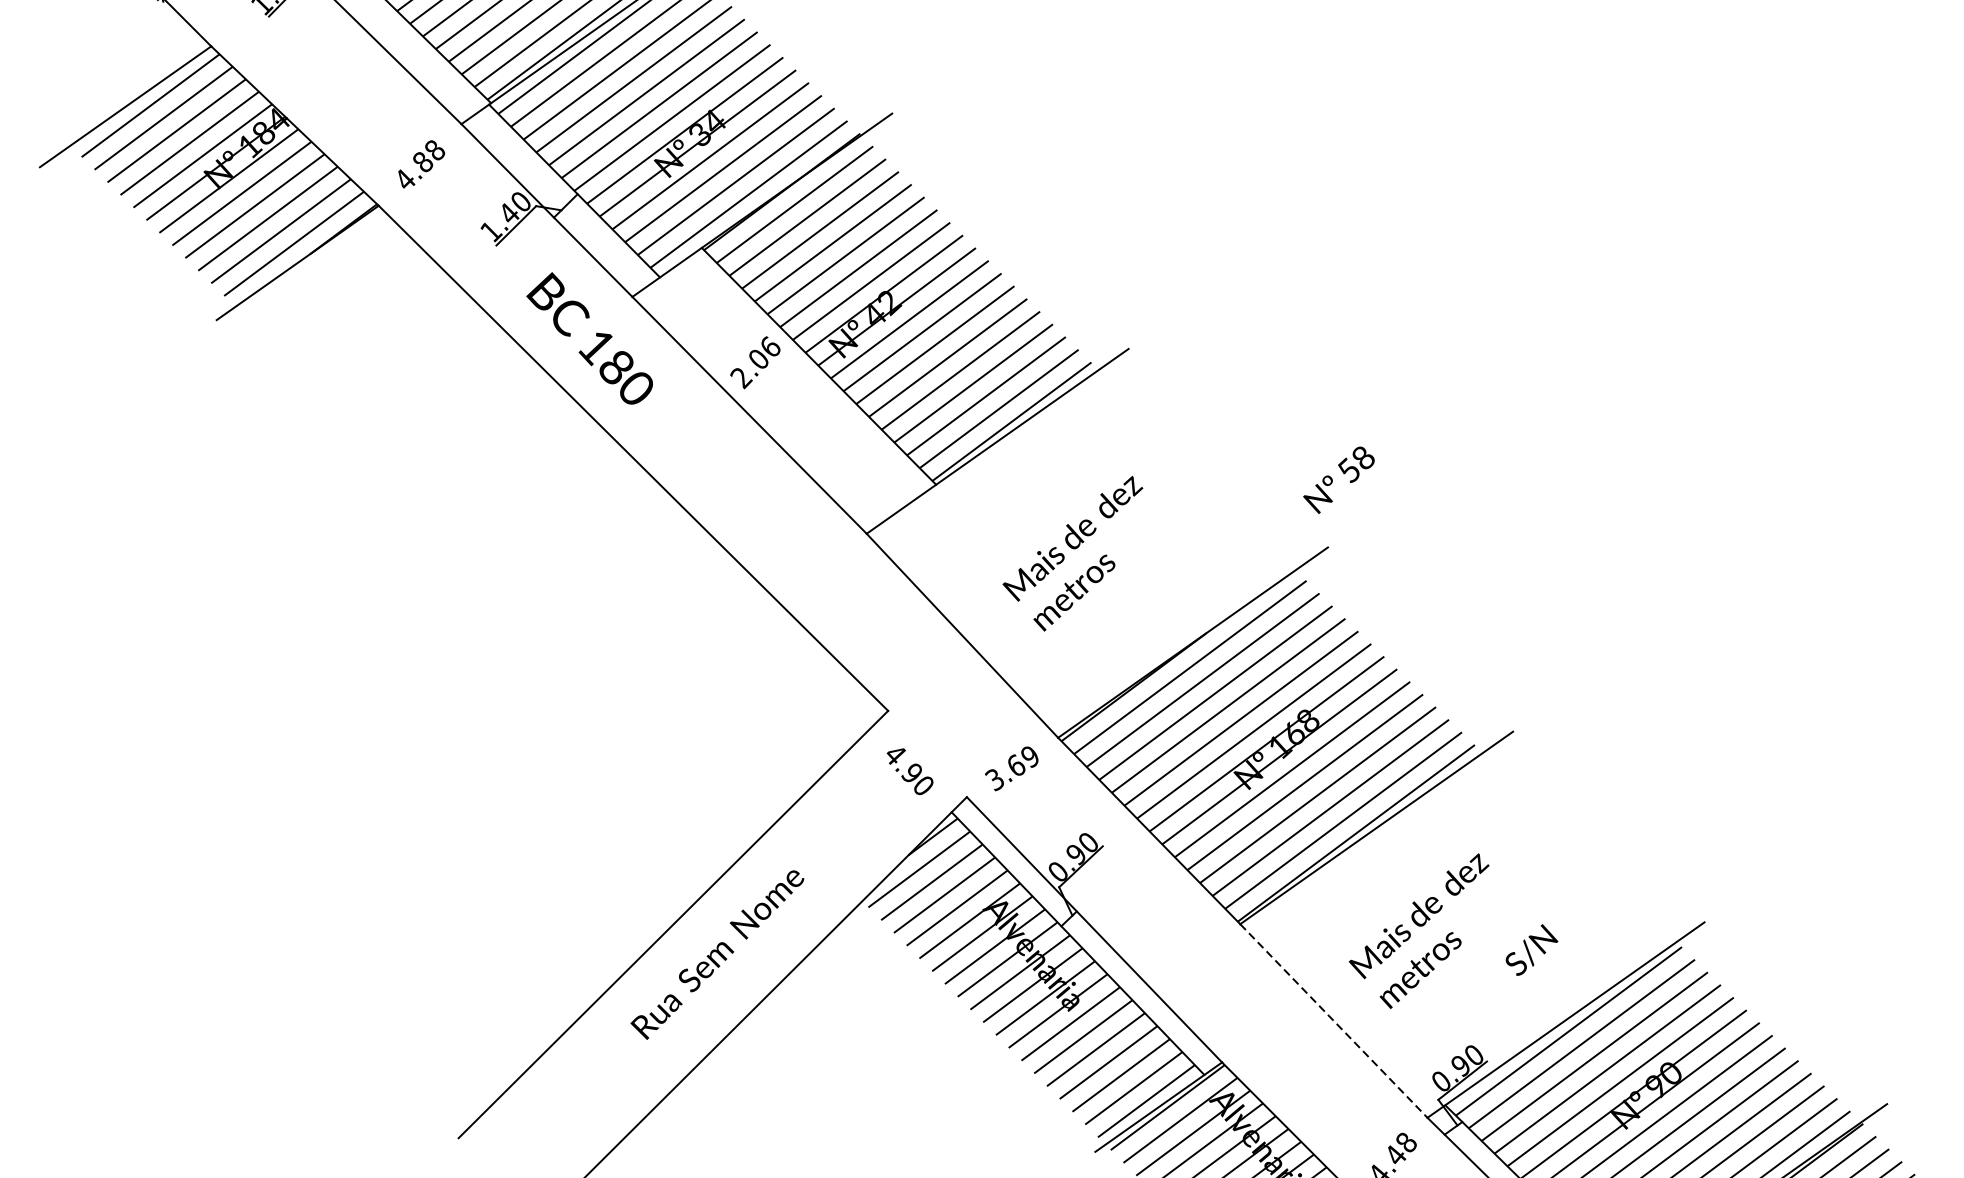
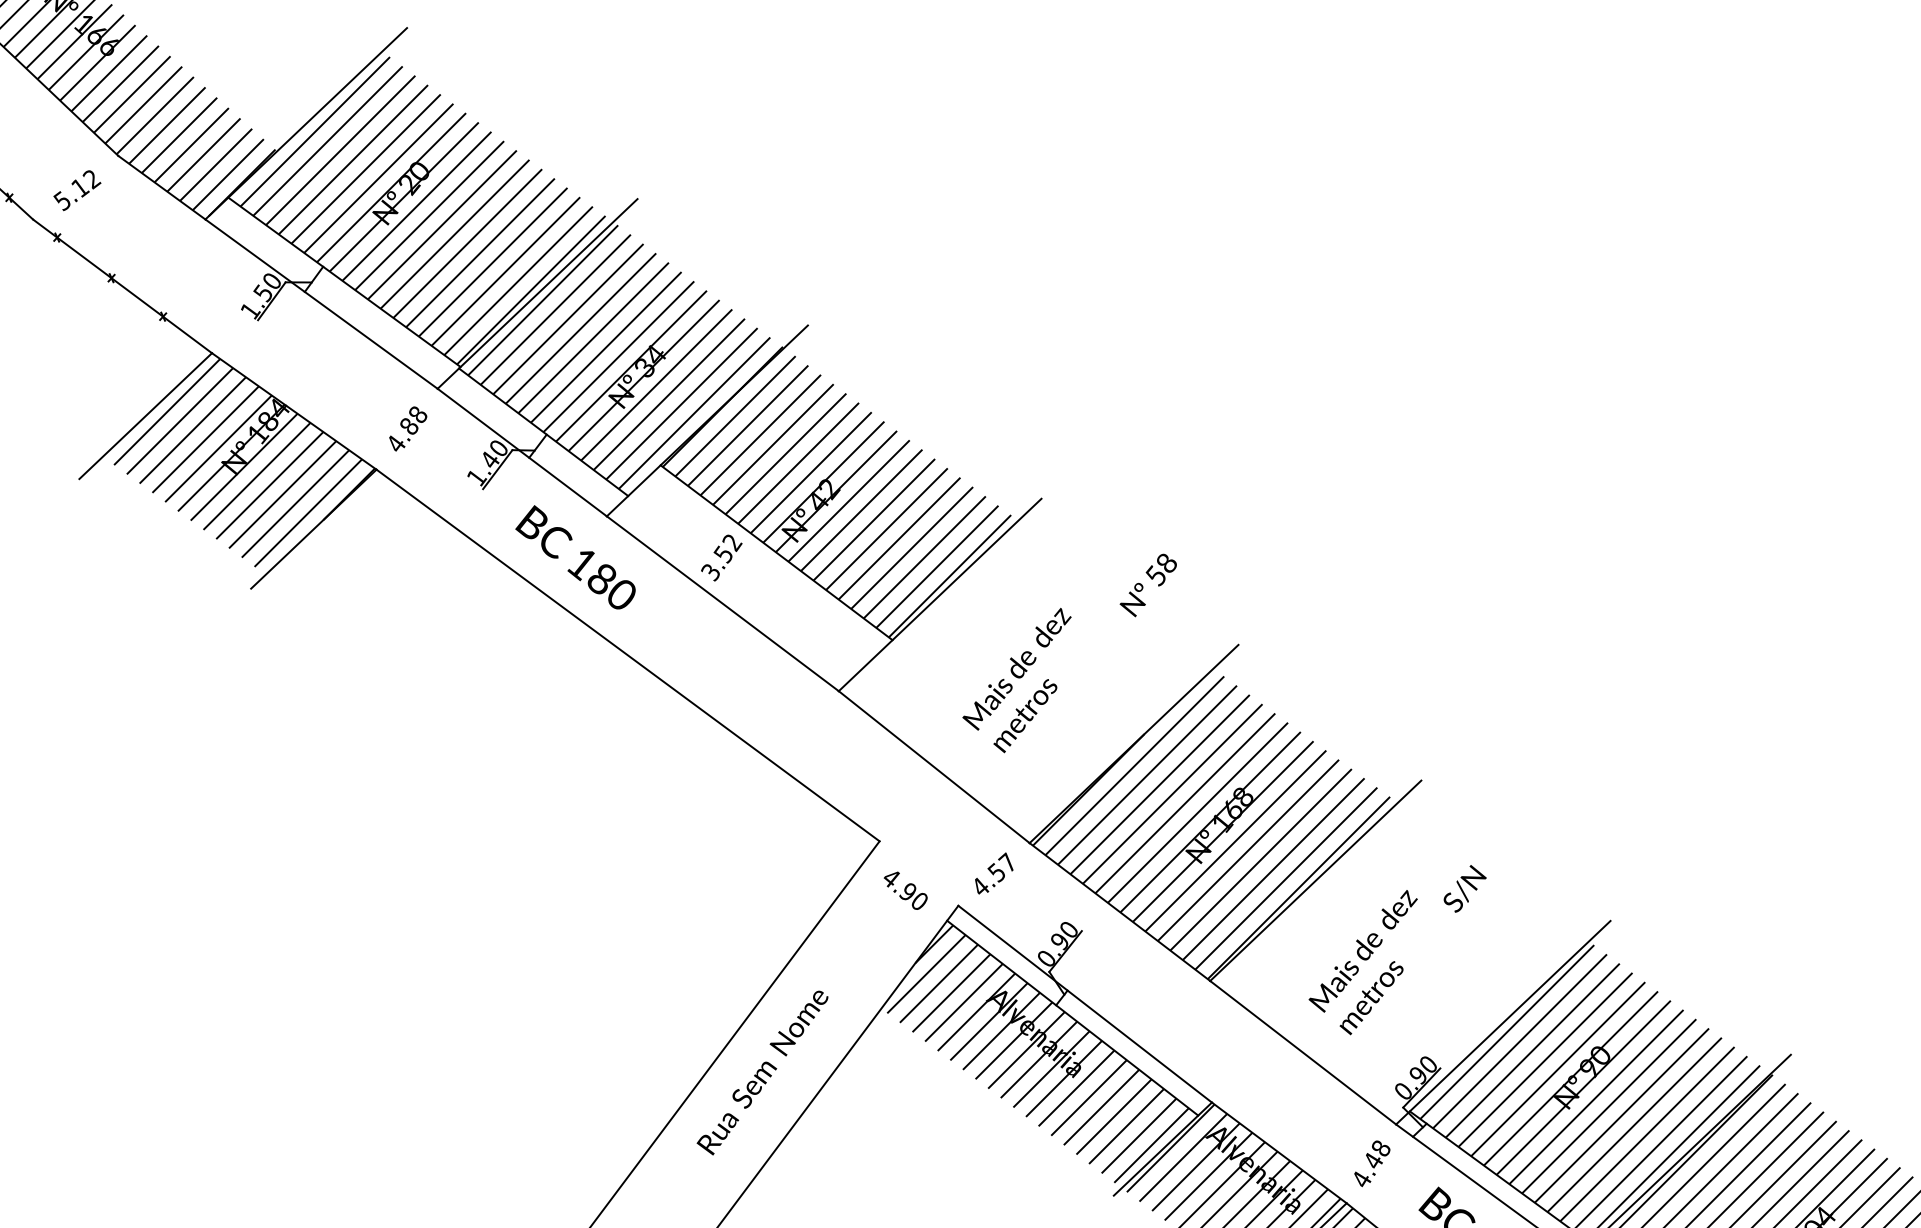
text: (755, 362) -> (721, 557), 2.06 -> 3.52
text: (1337, 479) -> (1147, 585), moved
text: (1011, 767) -> (993, 874), 3.69 -> 4.57
text: (1531, 949) -> (1464, 888), moved
line: (1334, 1021) -> (1303, 1053), dashed -> solid

